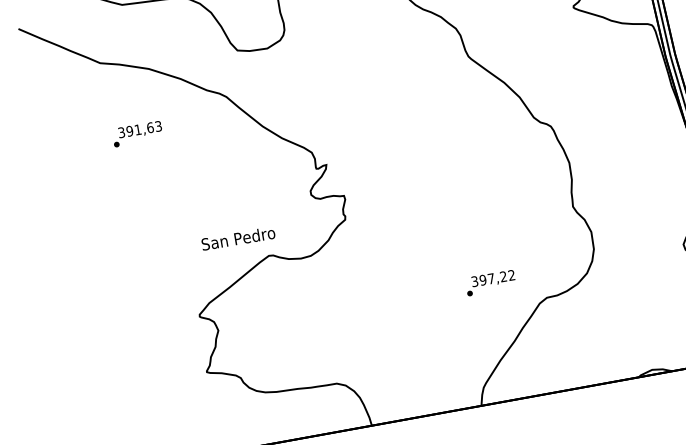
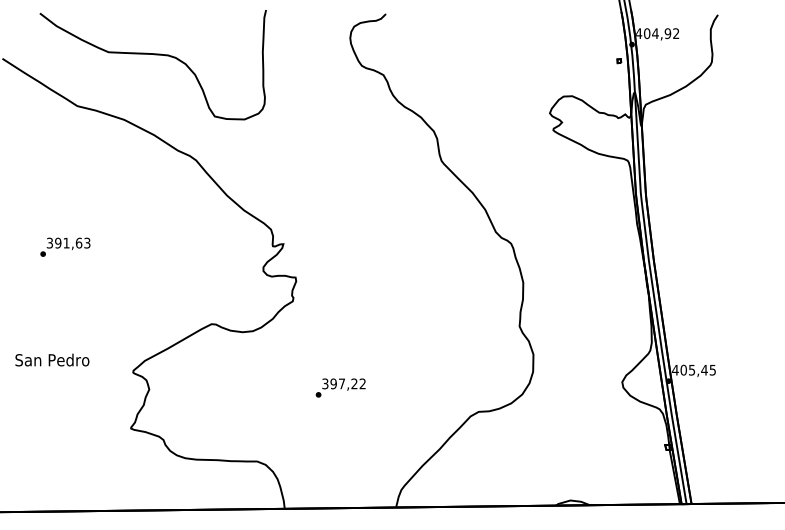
text: (137, 133) -> (65, 246), moved
text: (238, 238) -> (52, 359), moved
text: (490, 282) -> (340, 387), moved

